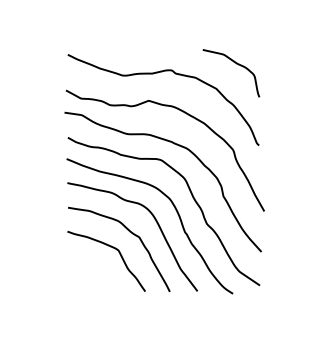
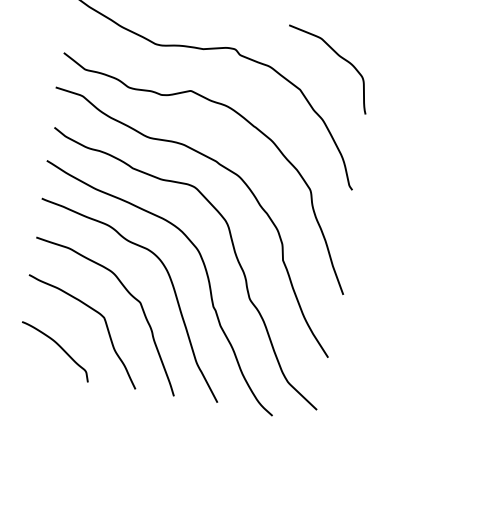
curve: (93, 273) -> (58, 347), added

